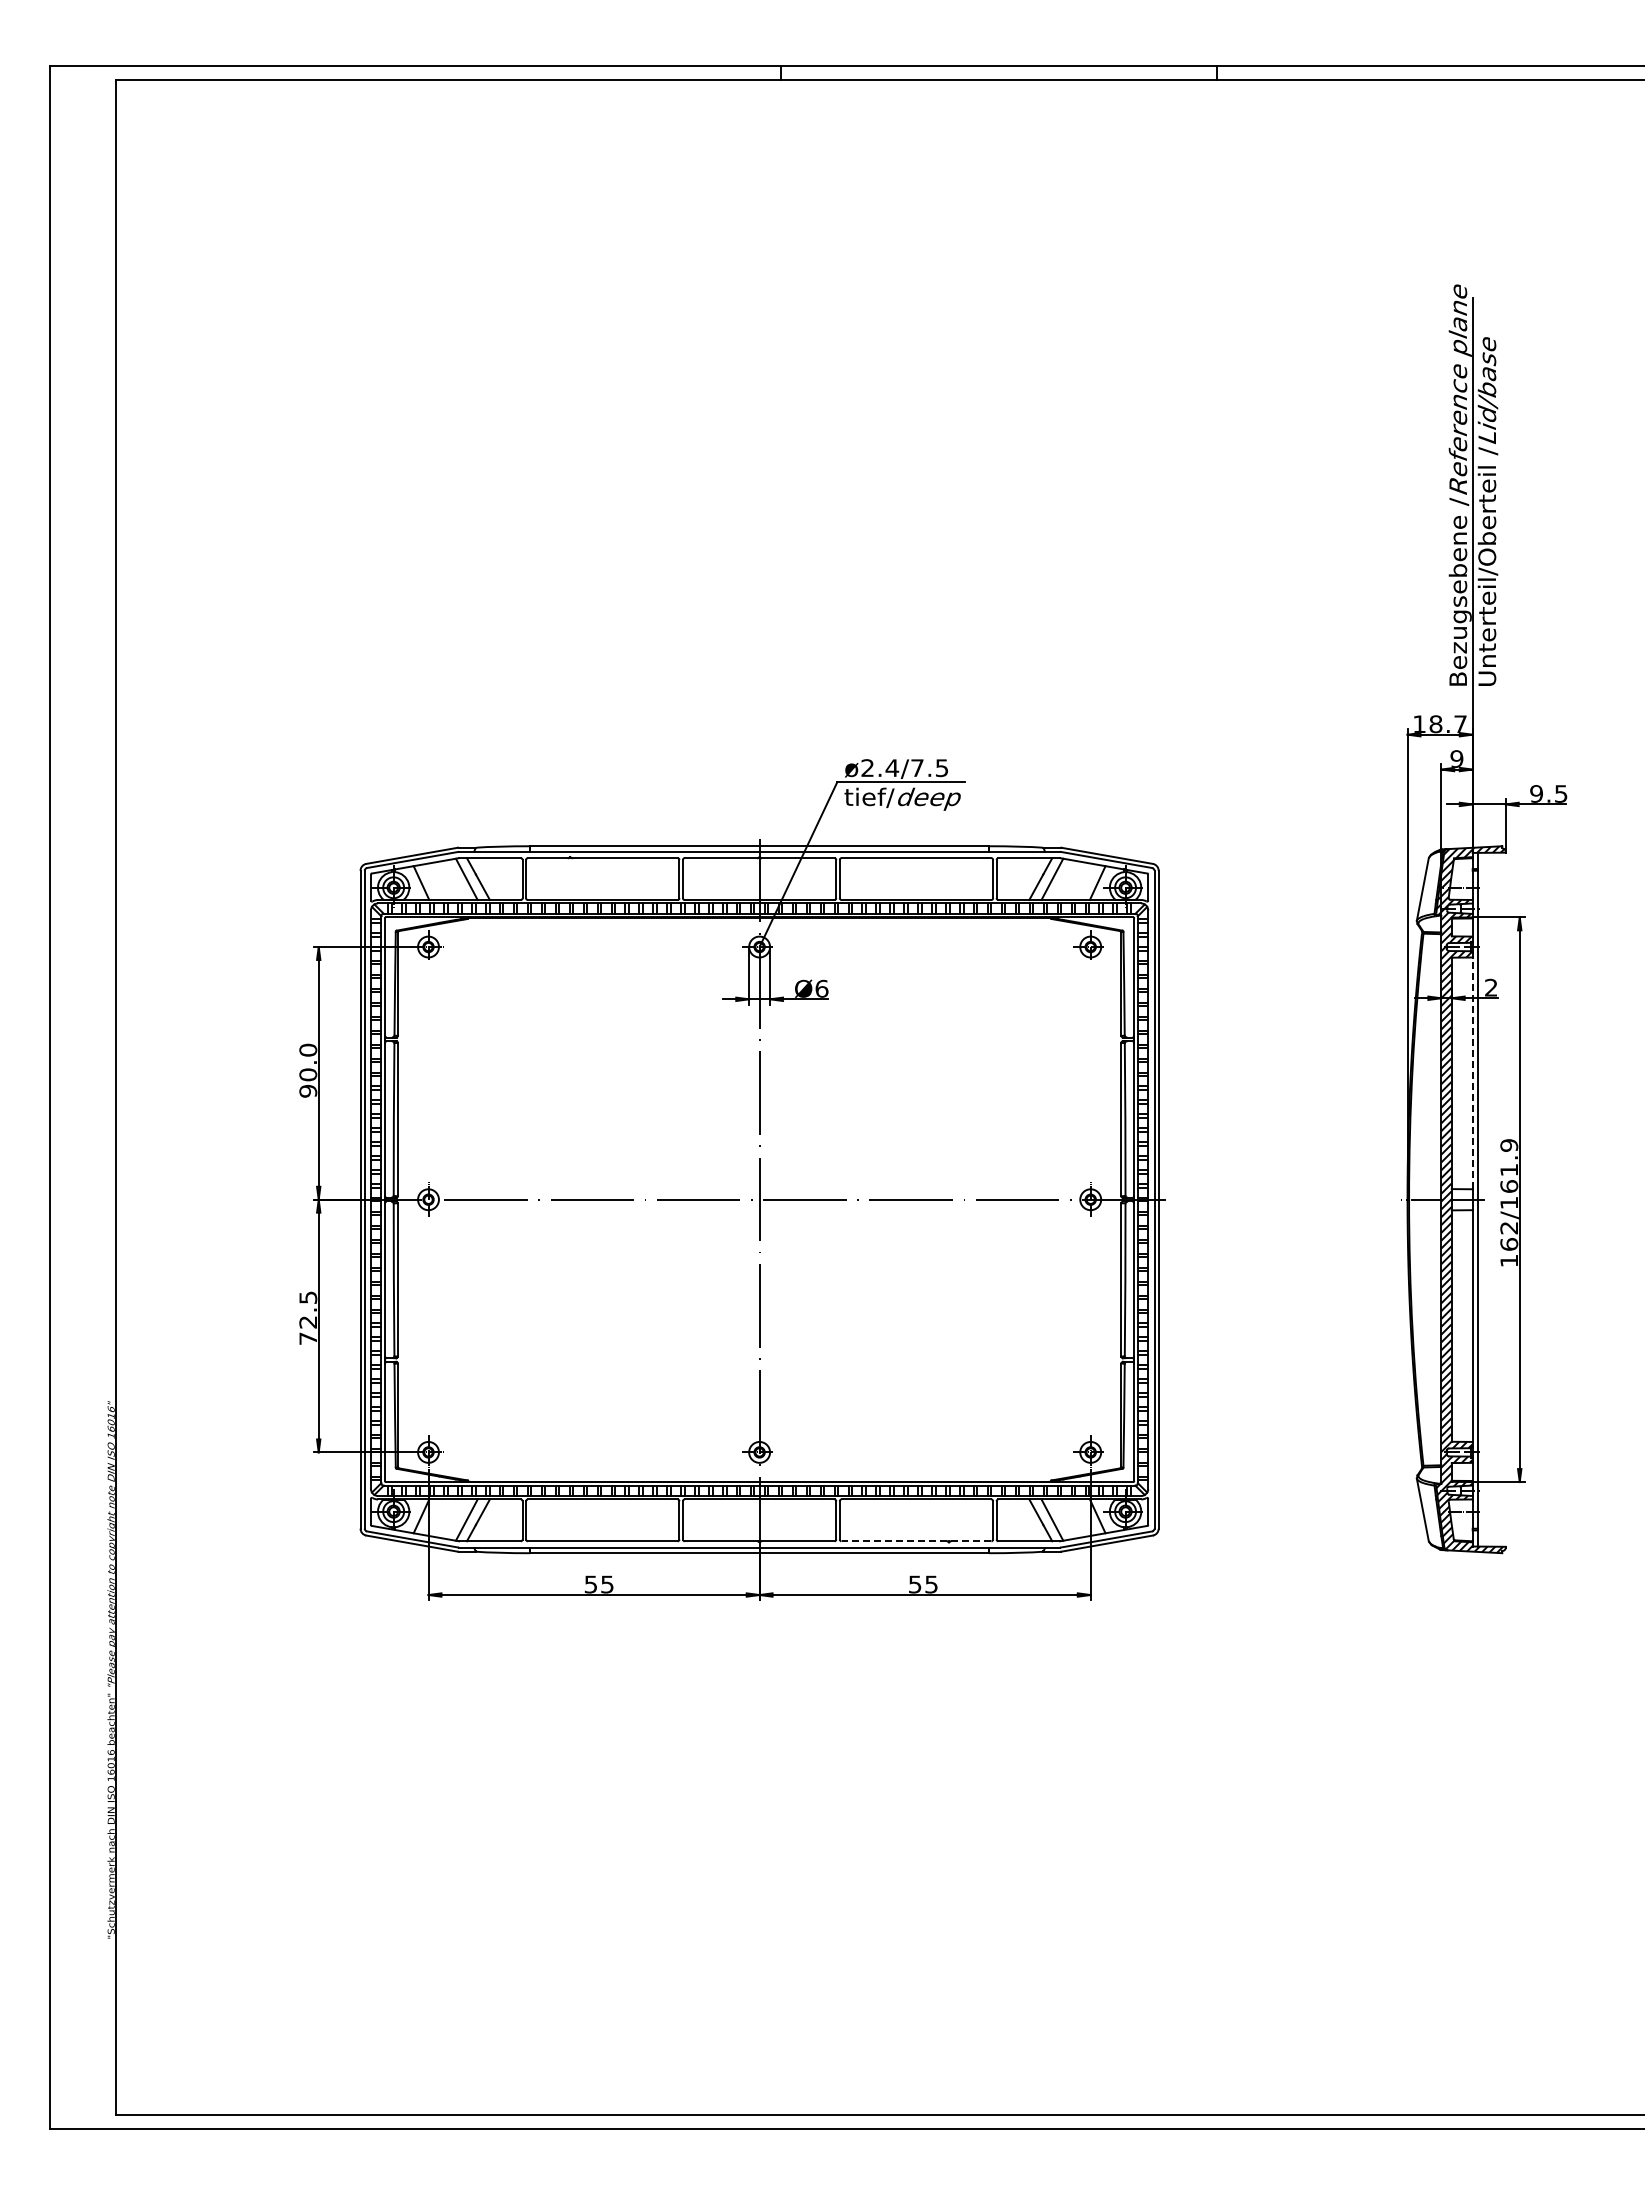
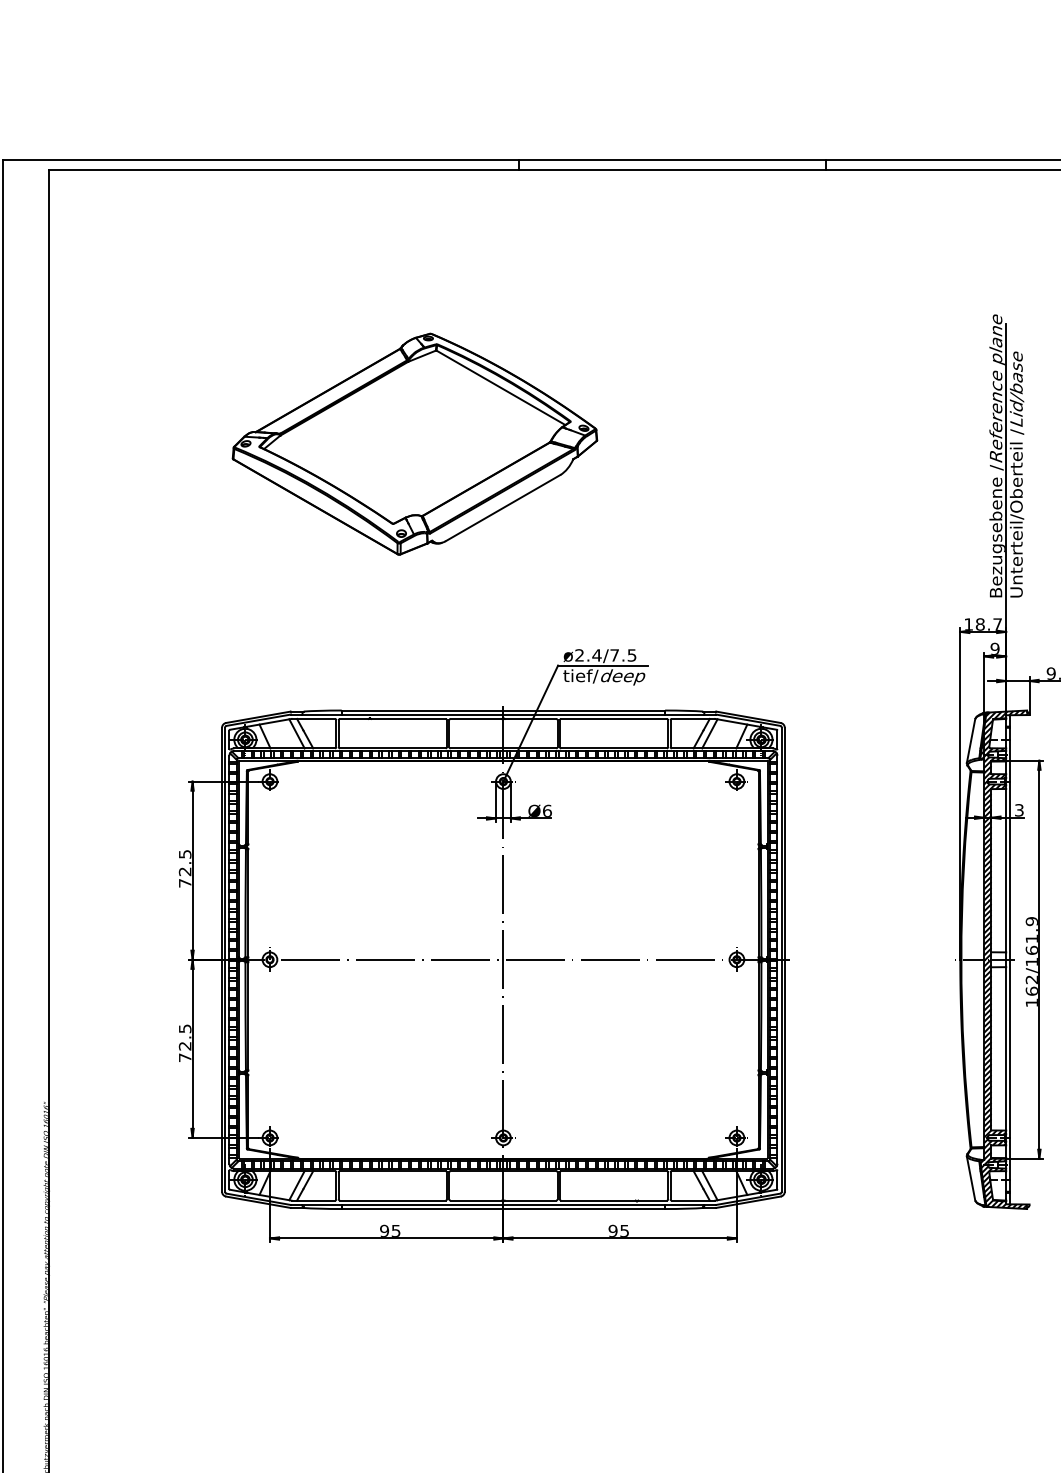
part: (633, 468) -> (414, 444), added
text: (1491, 987) -> (1019, 810), 2 -> 3
text: (308, 1070) -> (185, 868), 90.0 -> 72.5
line: (1472, 1073) -> (1006, 870), dashed -> solid
line: (916, 1541) -> (614, 1200), dashed -> solid
text: (590, 1584) -> (384, 1231), 55 -> 95
text: (914, 1584) -> (612, 1231), 55 -> 95

